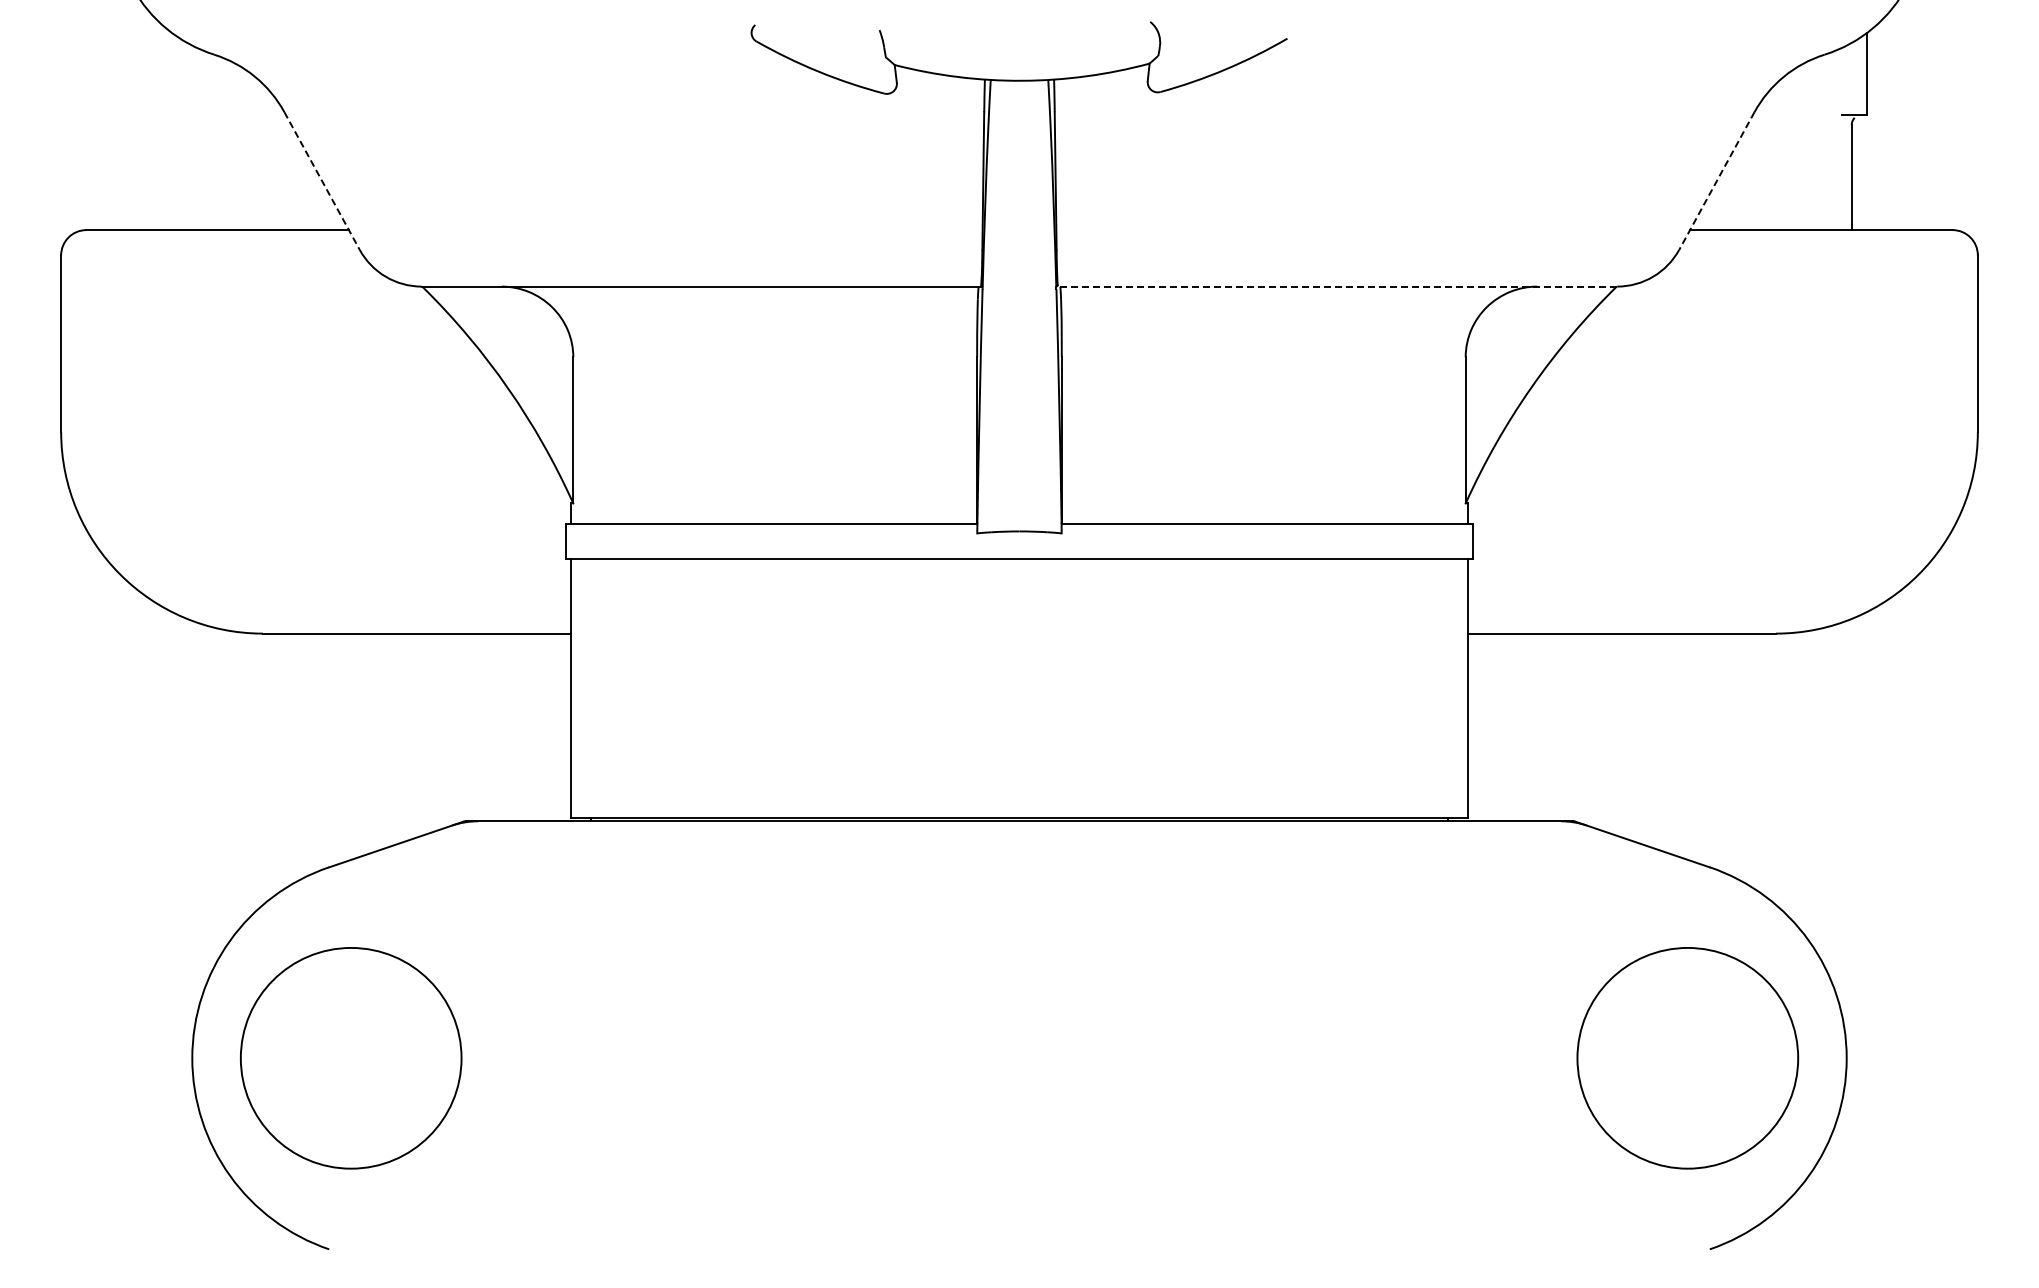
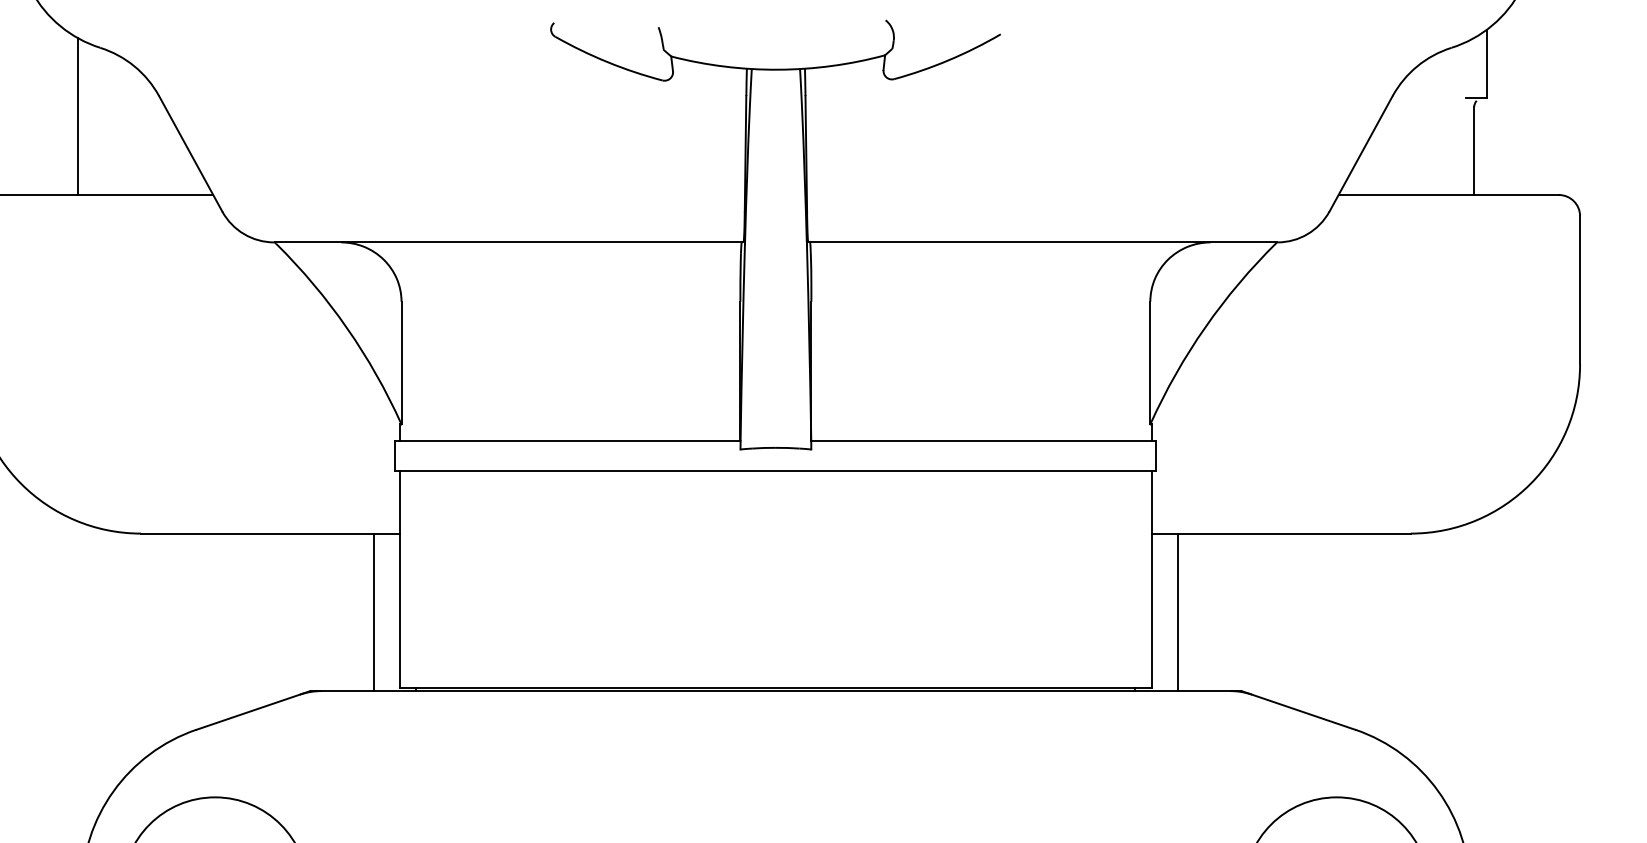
line: (187, 136) -> (77, 116), added
line: (322, 181) -> (191, 154), dashed -> solid
line: (1716, 181) -> (1360, 154), dashed -> solid
line: (1336, 286) -> (1041, 242), dashed -> solid
line: (540, 727) -> (374, 612), added
line: (1498, 727) -> (1177, 612), added

